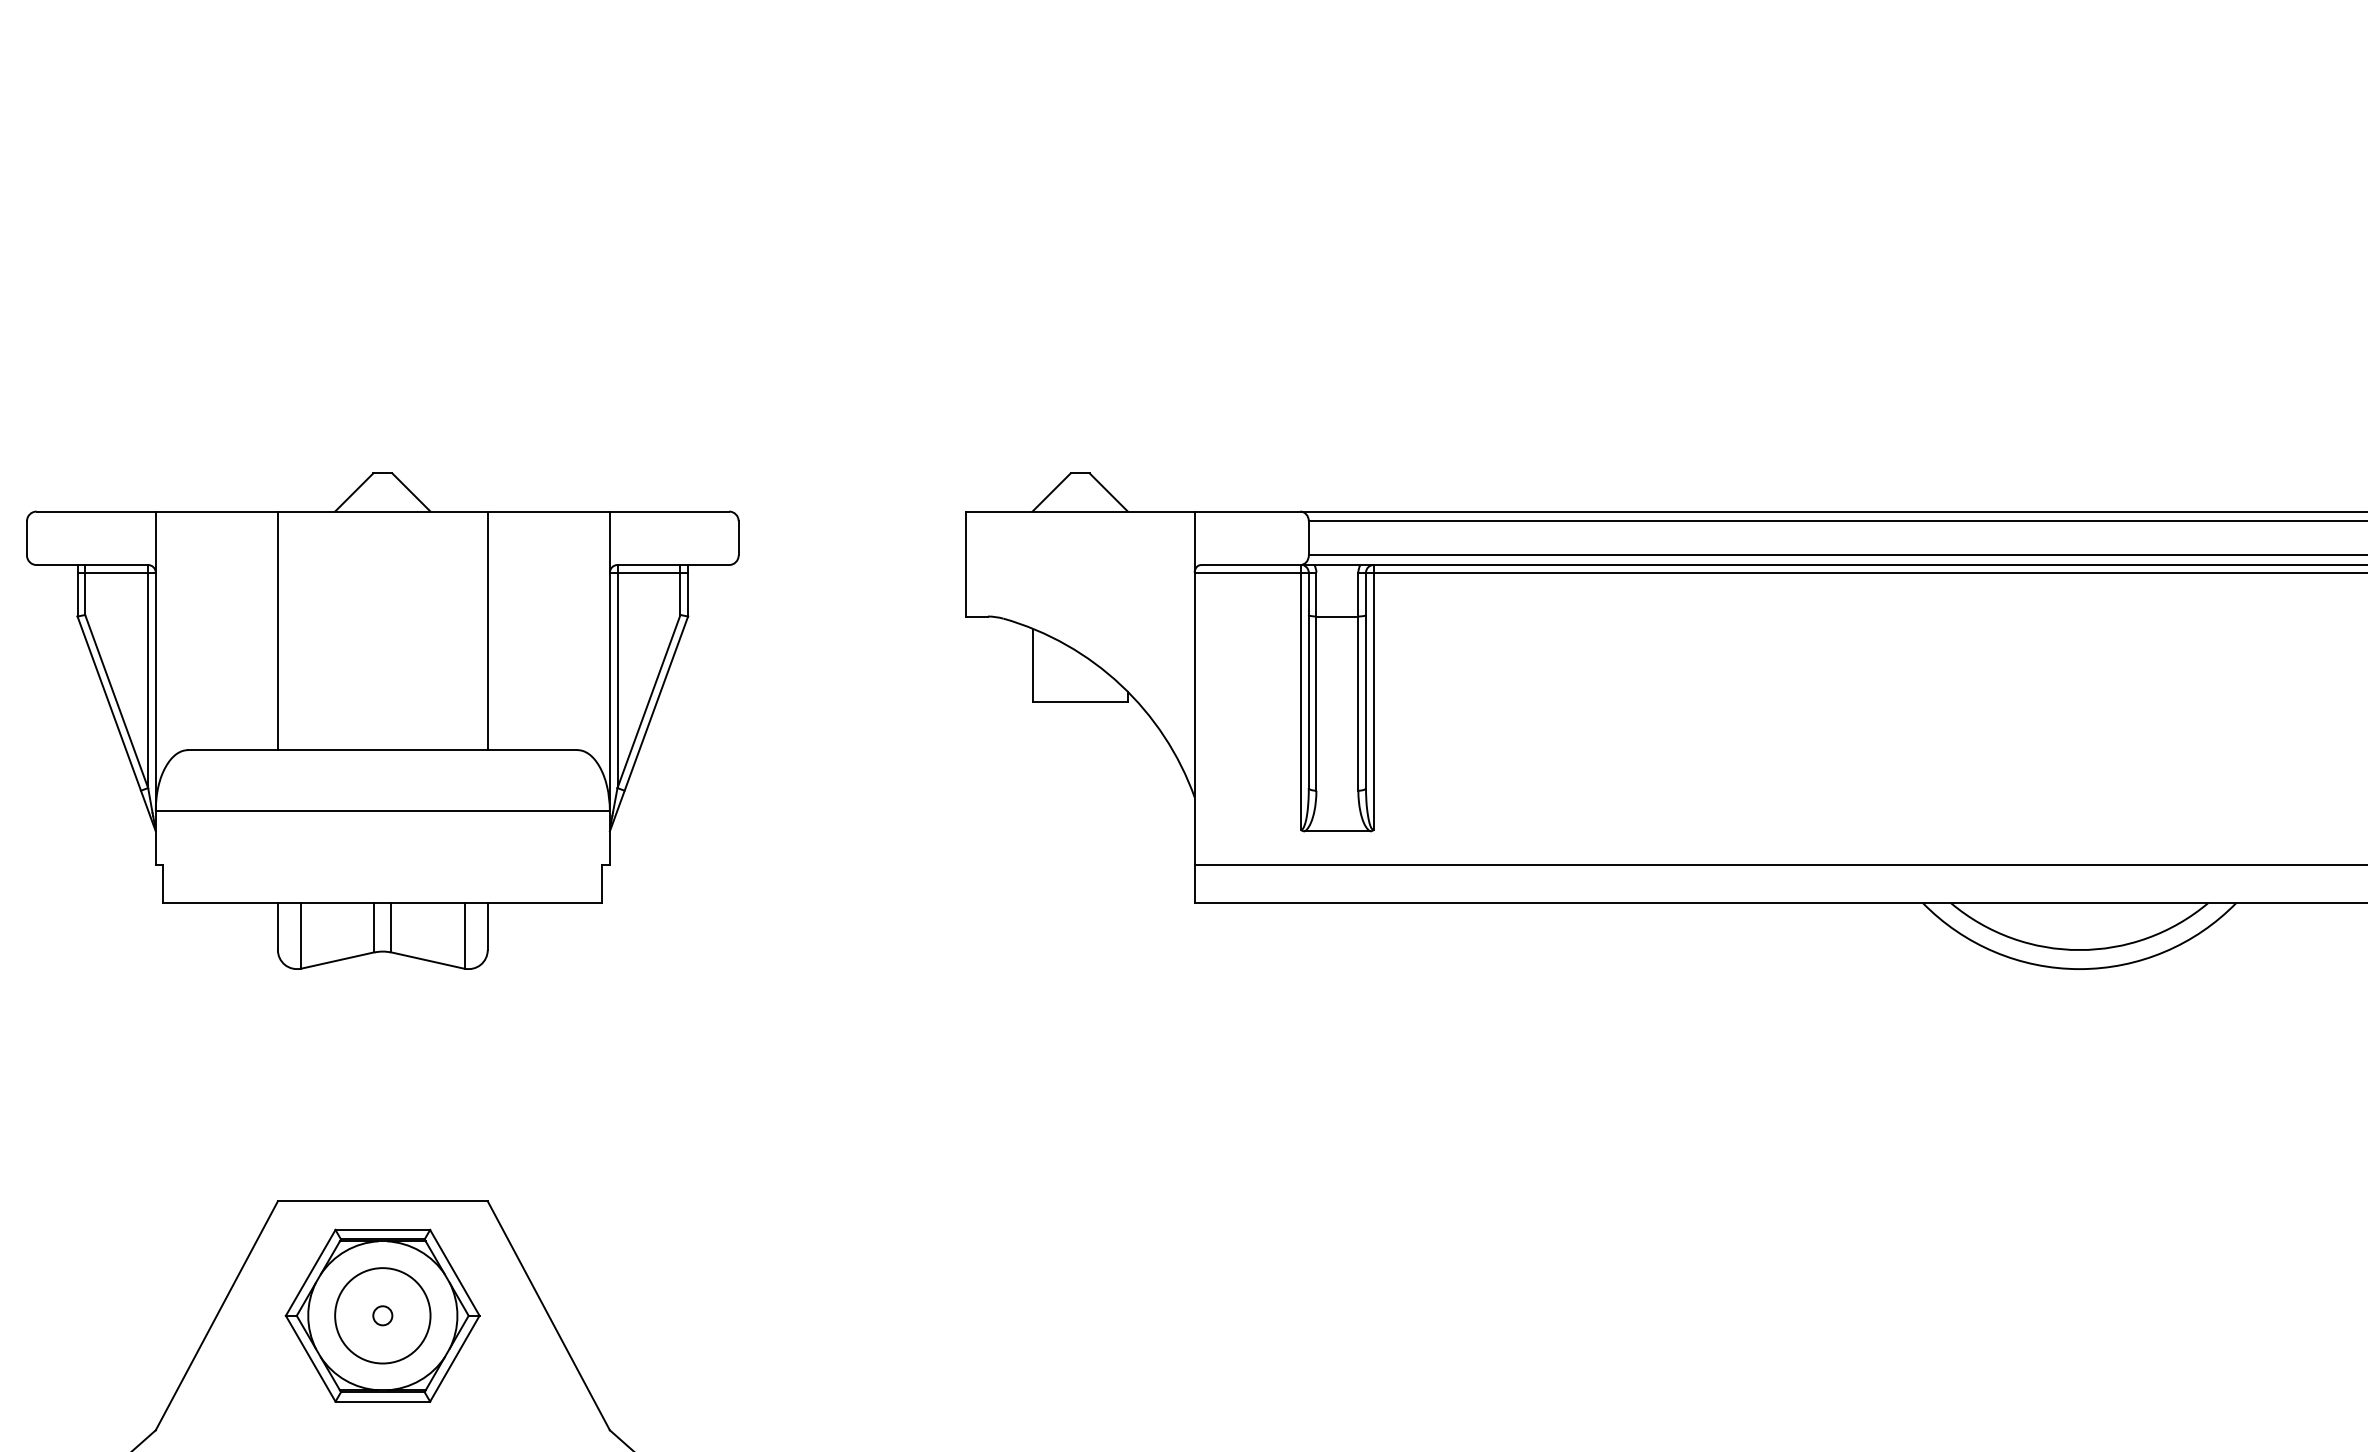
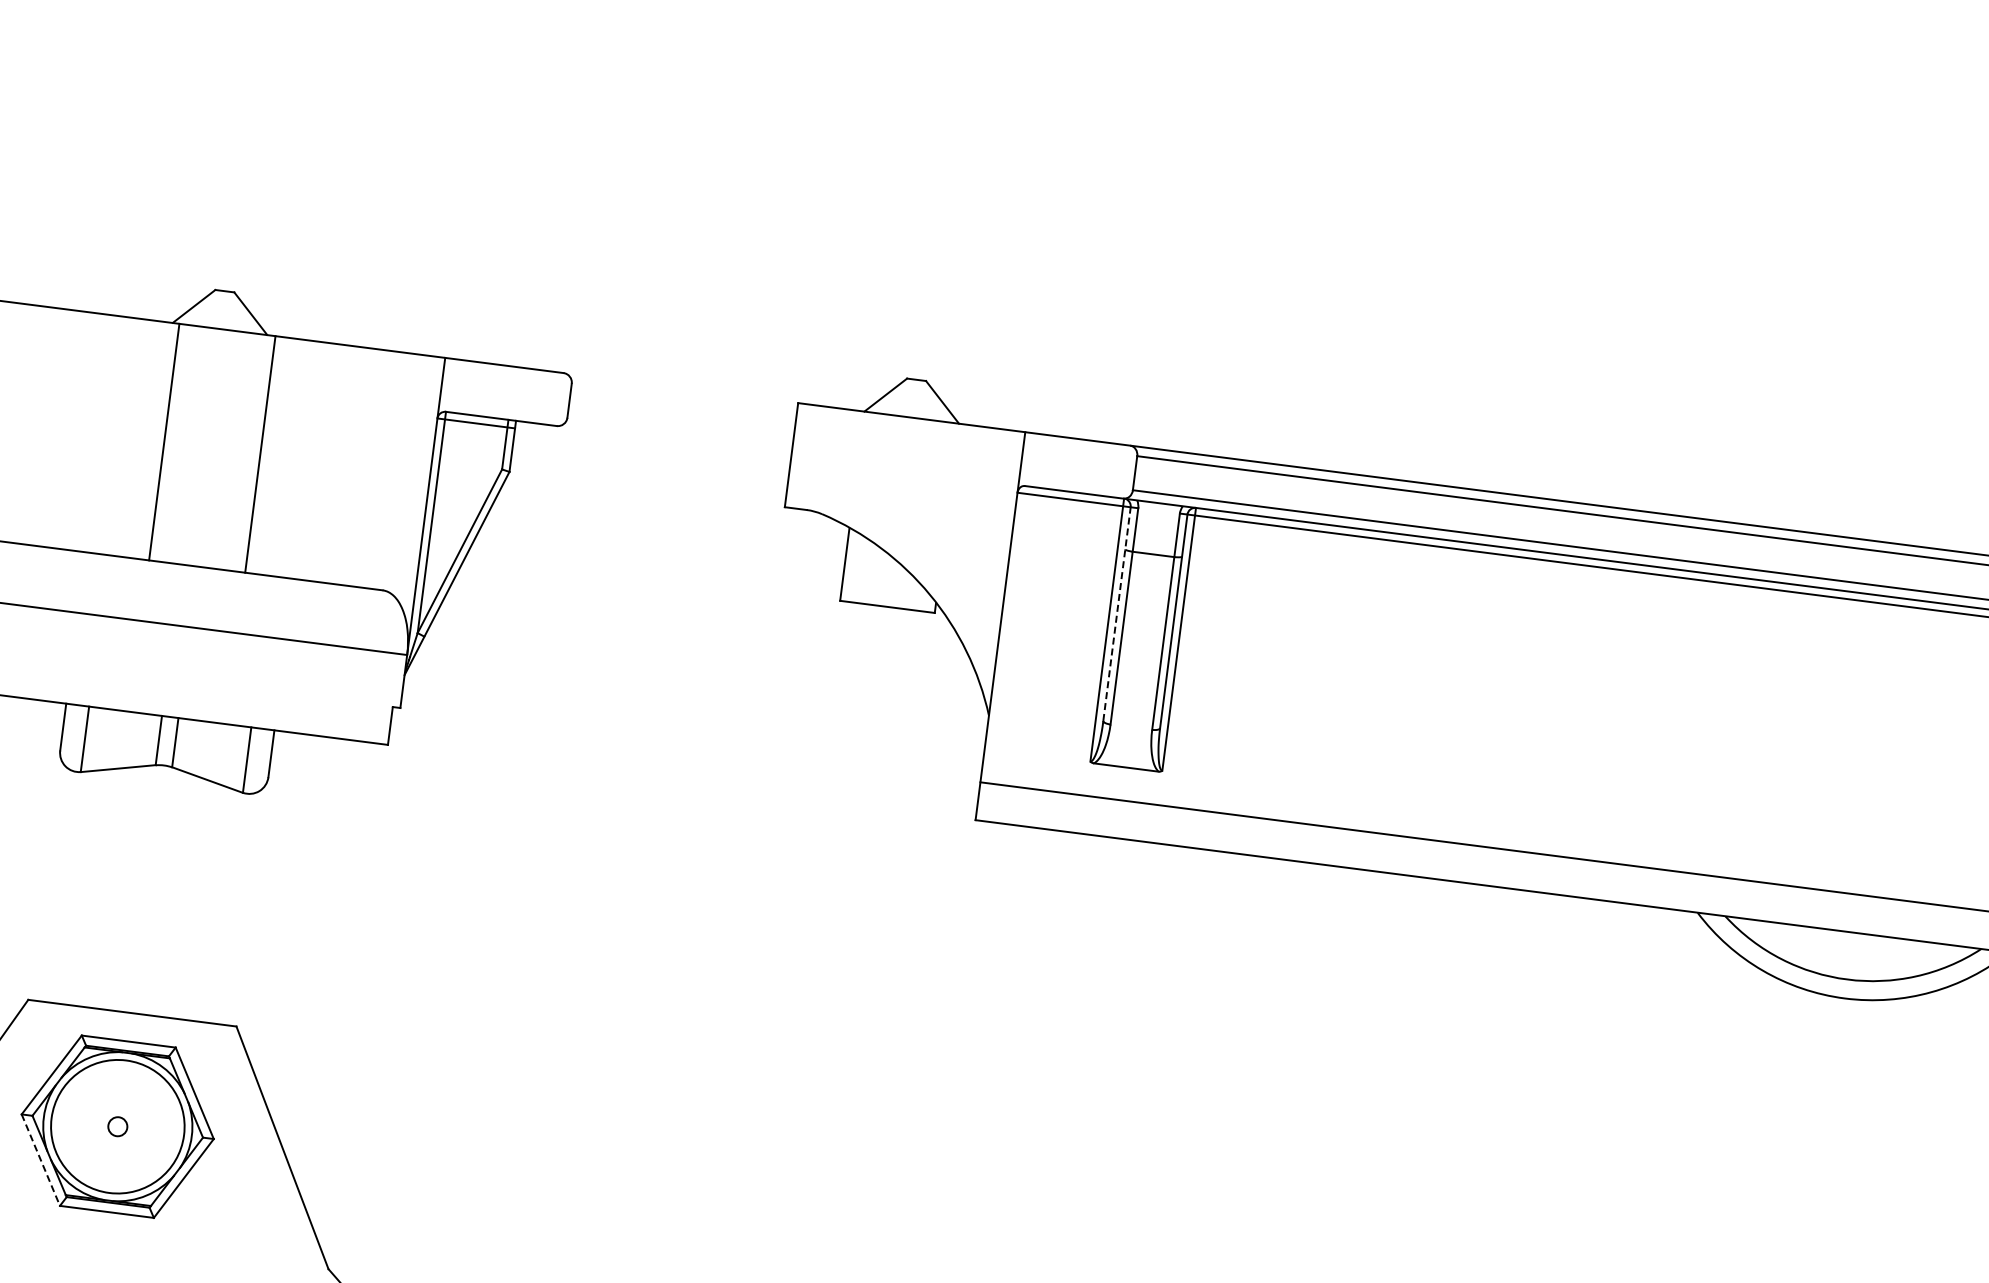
line: (277, 630) -> (163, 441), moved
line: (487, 630) -> (260, 454), moved
line: (1308, 680) -> (1116, 614), solid -> dashed
circle: (382, 1315) -> (117, 1126), size x1.4
line: (310, 1358) -> (40, 1159), solid -> dashed

